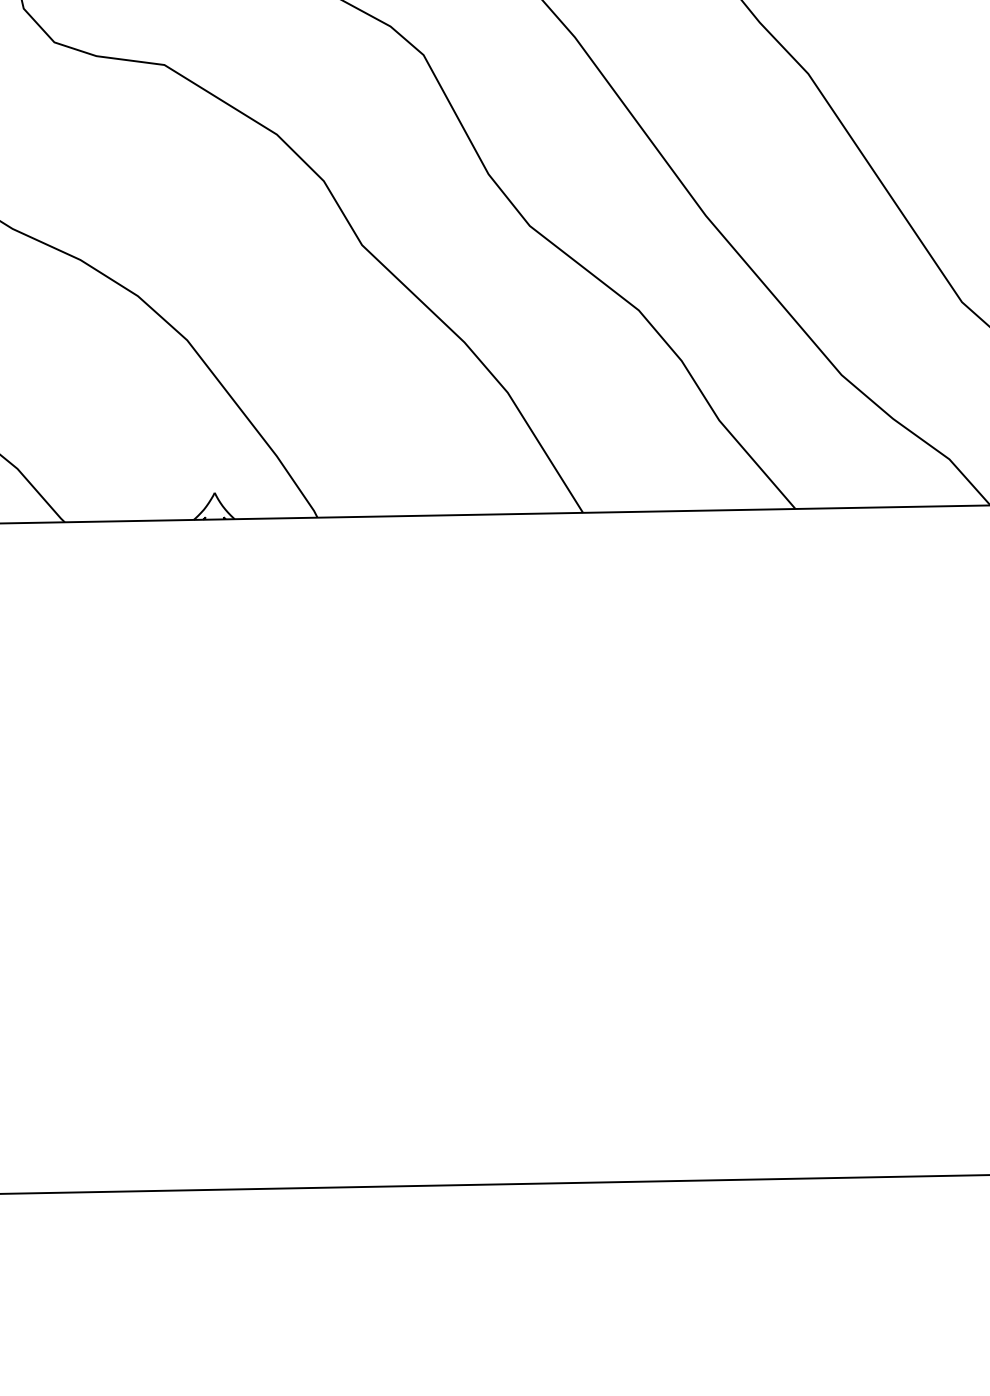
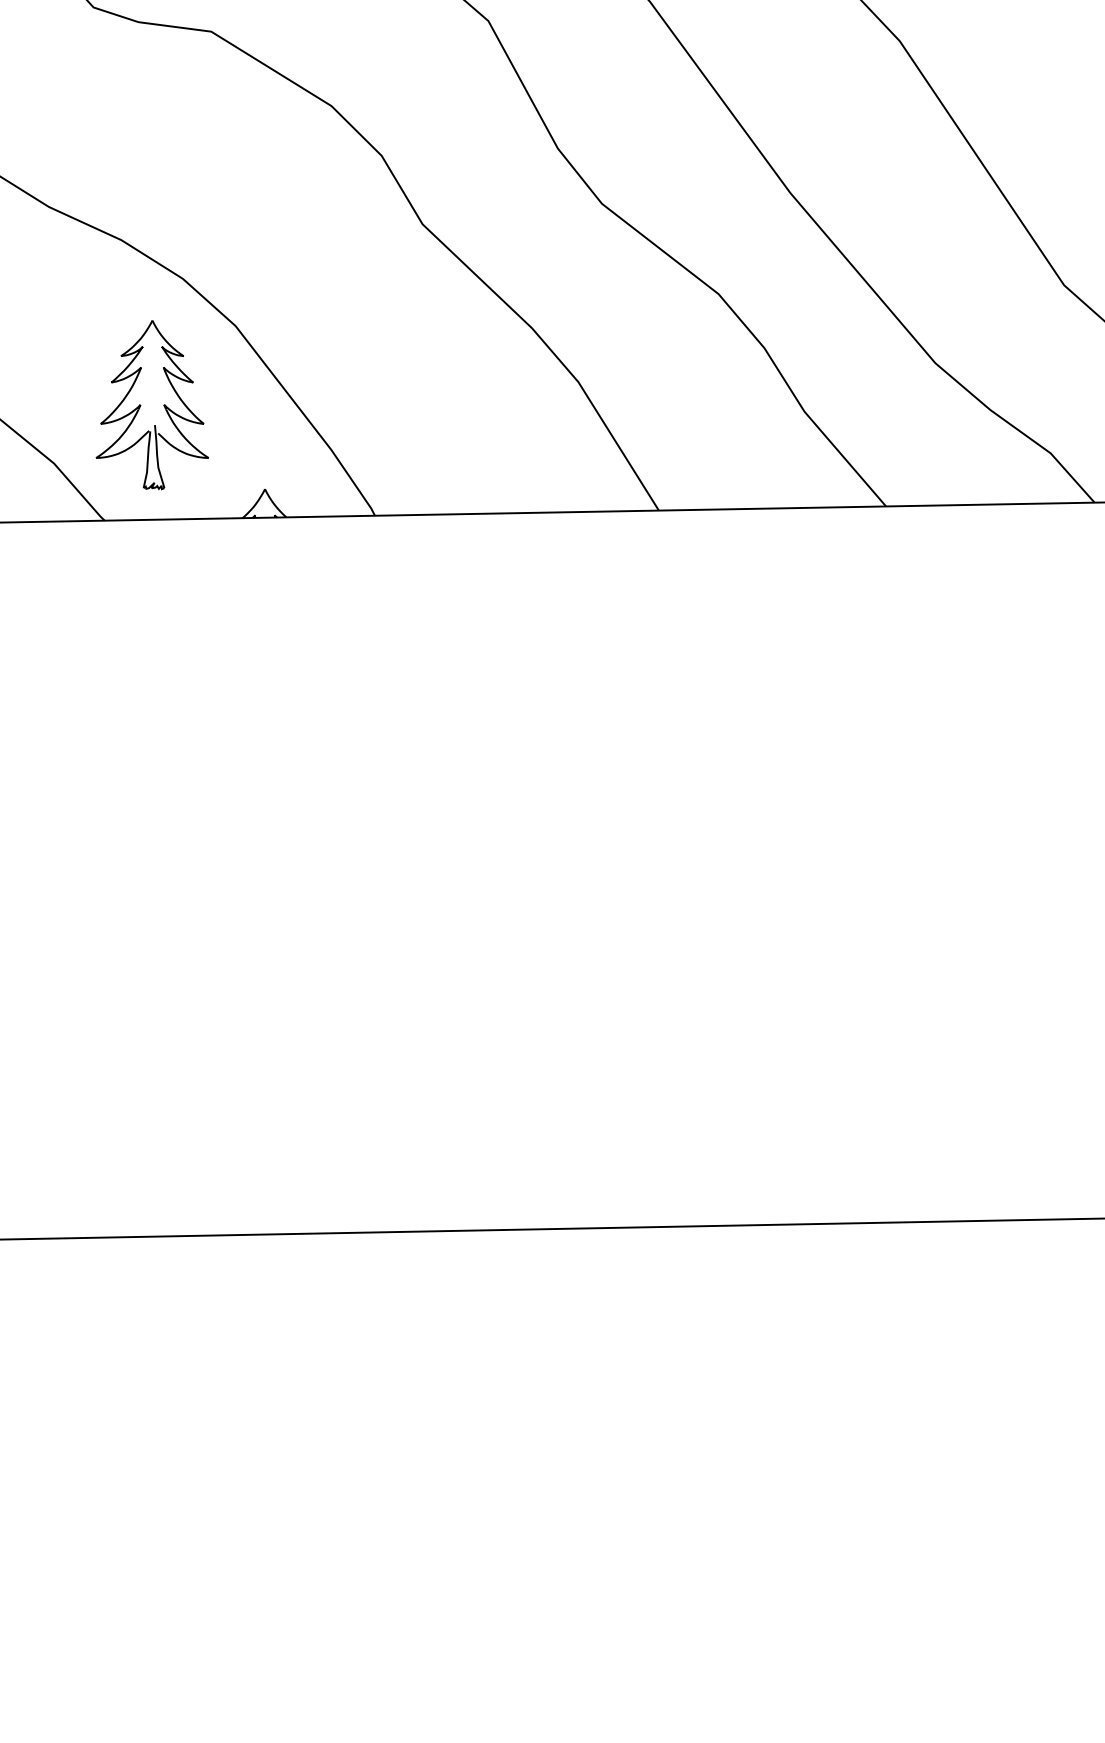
part: (109, 414) -> (152, 405), added

